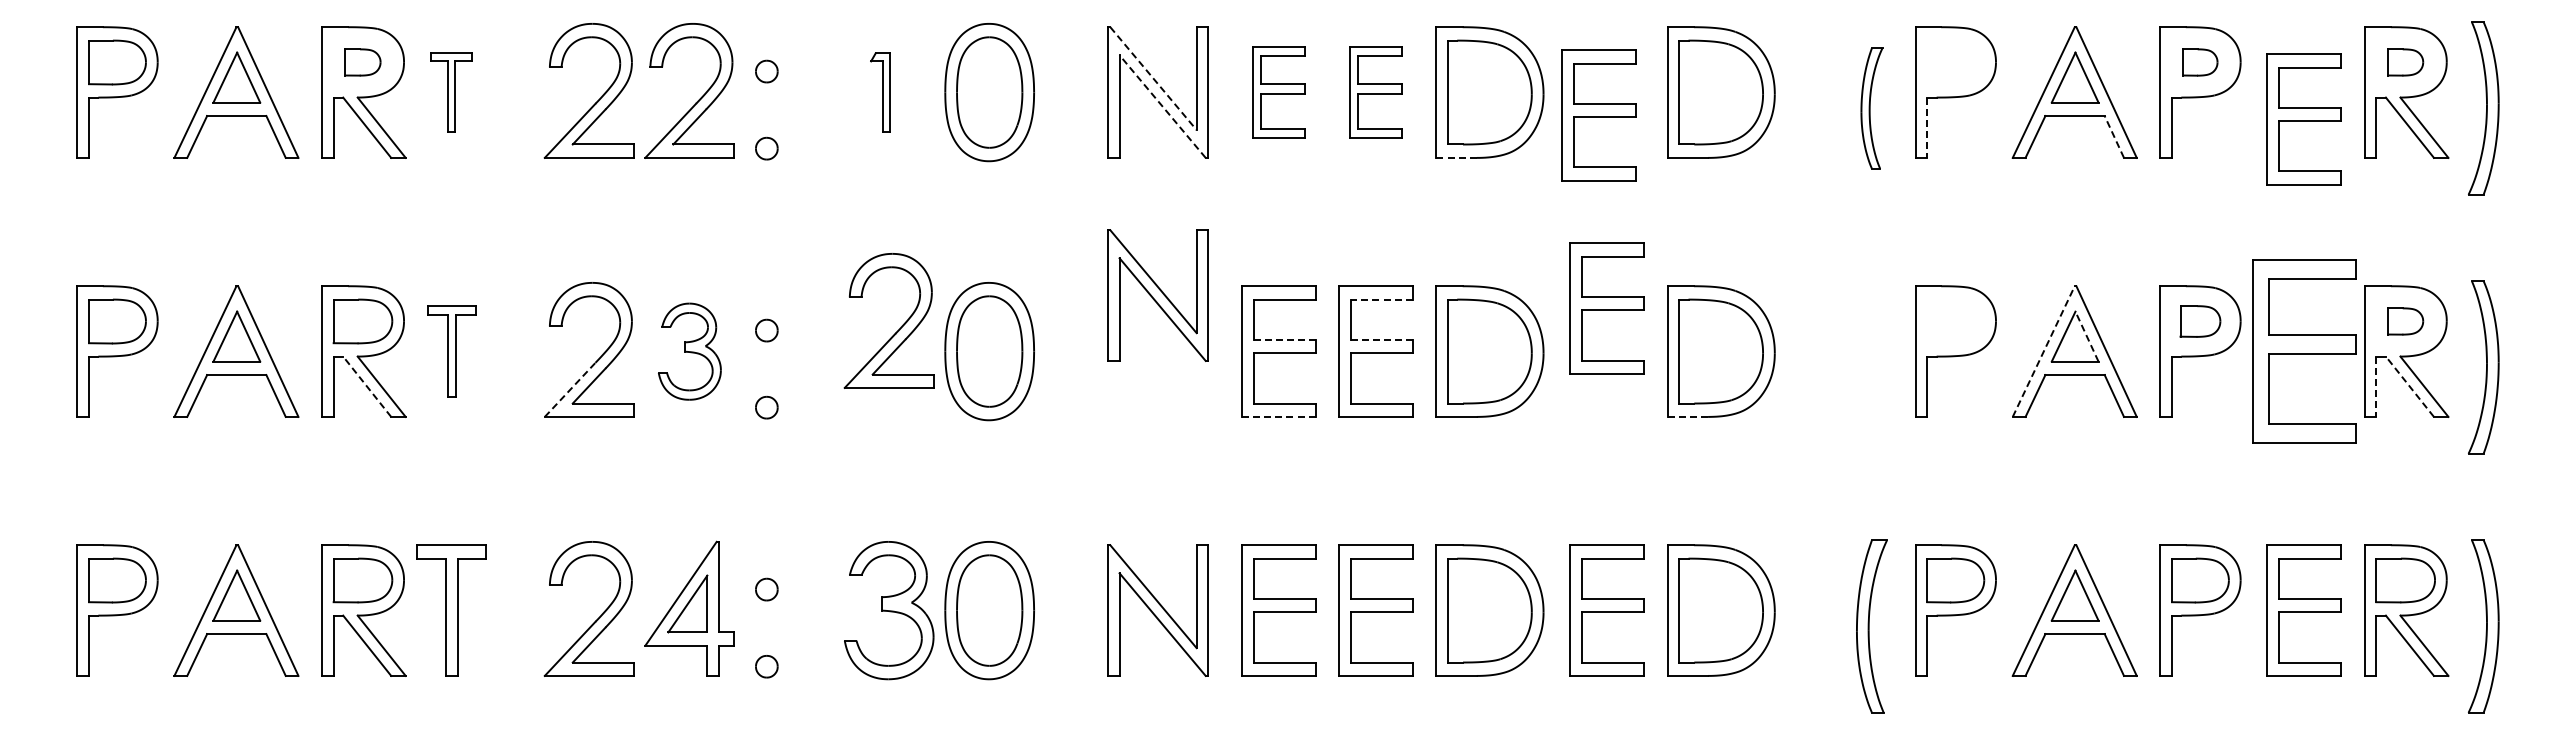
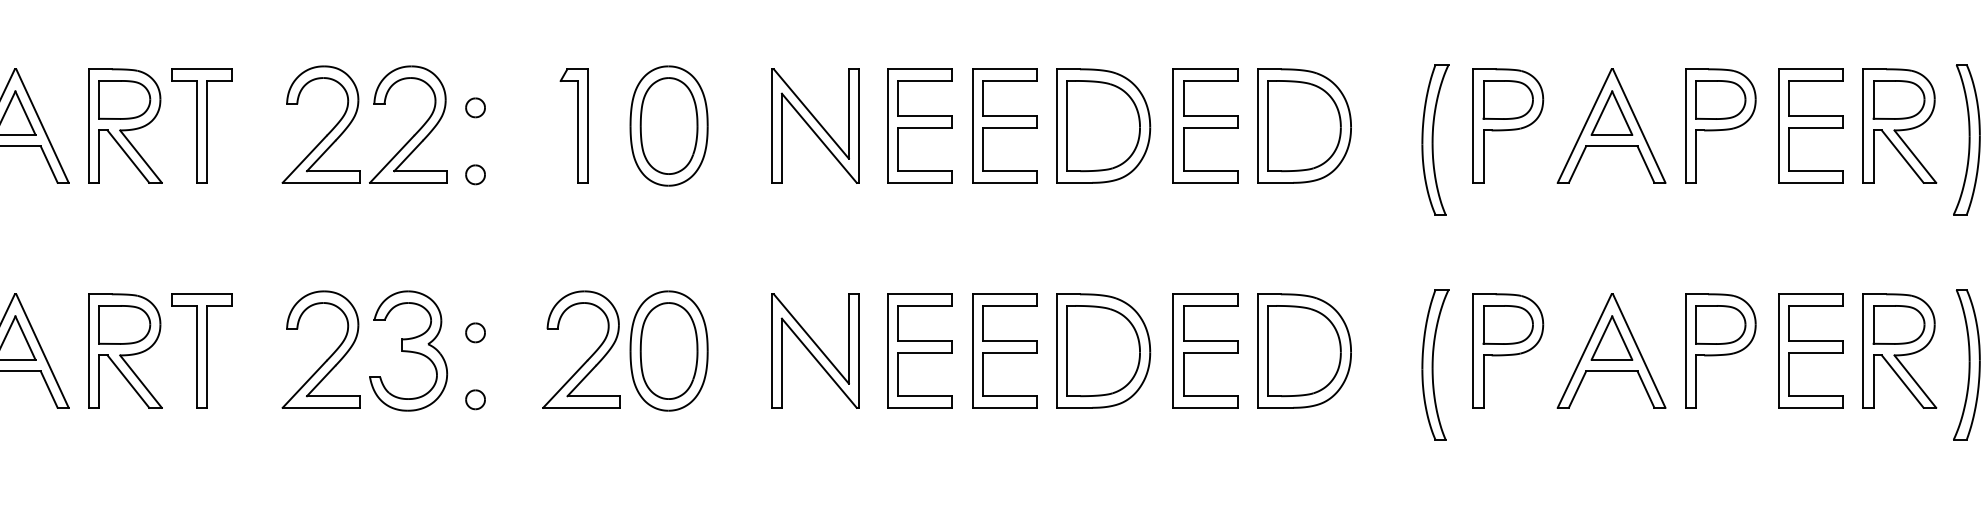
part: (362, 62) -> (124, 99), size x1.67
part: (1955, 62) -> (1508, 99), added
part: (2200, 62) -> (1720, 99), size x1.67
part: (2405, 62) -> (1898, 99), size x1.67
line: (1153, 79) -> (811, 114), dashed -> solid
part: (451, 92) -> (201, 126), size x1.67
part: (880, 92) -> (574, 126), size x1.67
part: (1278, 92) -> (919, 126), size x1.43
part: (1375, 92) -> (1004, 126), size x1.43
line: (1162, 106) -> (819, 138), dashed -> solid
part: (1871, 108) -> (1435, 139), size x1.43
part: (1598, 115) -> (1204, 126), moved
part: (2303, 119) -> (1810, 126), moved
line: (1927, 128) -> (1483, 157), dashed -> solid
line: (2114, 136) -> (1646, 164), dashed -> solid
line: (1456, 157) -> (1074, 182), dashed -> solid
part: (1157, 295) -> (814, 350), moved
line: (1381, 299) -> (1009, 305), dashed -> solid
part: (1606, 308) -> (1204, 350), moved
part: (1955, 321) -> (1508, 324), added
part: (2200, 321) -> (1720, 324), size x1.43
part: (2405, 321) -> (1898, 324), size x1.67
part: (898, 329) -> (589, 357), moved
line: (2087, 336) -> (1622, 337), dashed -> solid
line: (1284, 339) -> (925, 340), dashed -> solid
line: (1381, 339) -> (1009, 340), dashed -> solid
part: (451, 351) -> (201, 350), size x1.43
part: (689, 351) -> (408, 350), size x1.43
line: (2043, 351) -> (1584, 350), dashed -> solid
part: (2303, 351) -> (1810, 350), size x0.71
part: (1871, 367) -> (1435, 364), added
line: (367, 386) -> (128, 381), dashed -> solid
line: (2409, 386) -> (1902, 381), dashed -> solid
line: (2376, 387) -> (1873, 382), dashed -> solid
line: (570, 389) -> (305, 384), dashed -> solid
line: (1278, 416) -> (919, 407), dashed -> solid
line: (1687, 416) -> (1275, 407), dashed -> solid

